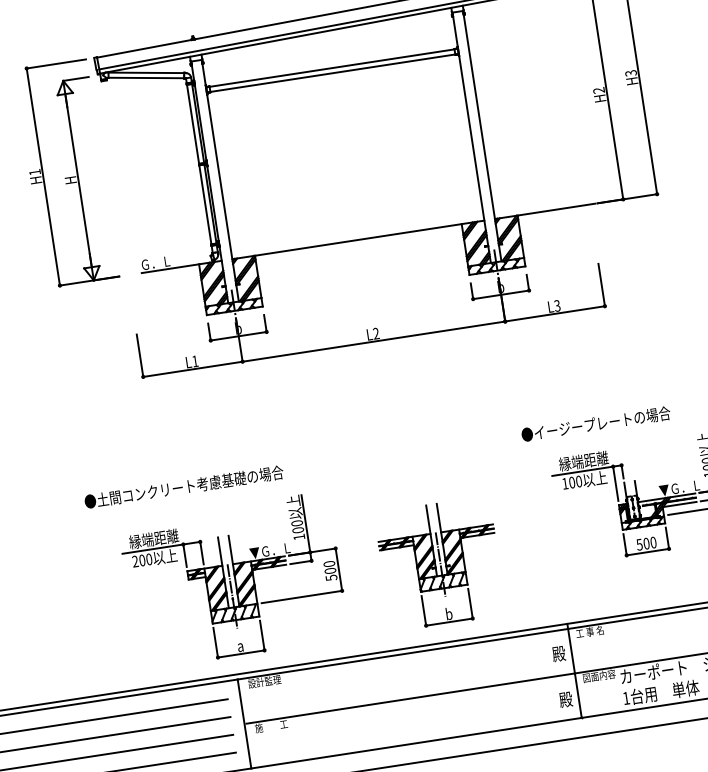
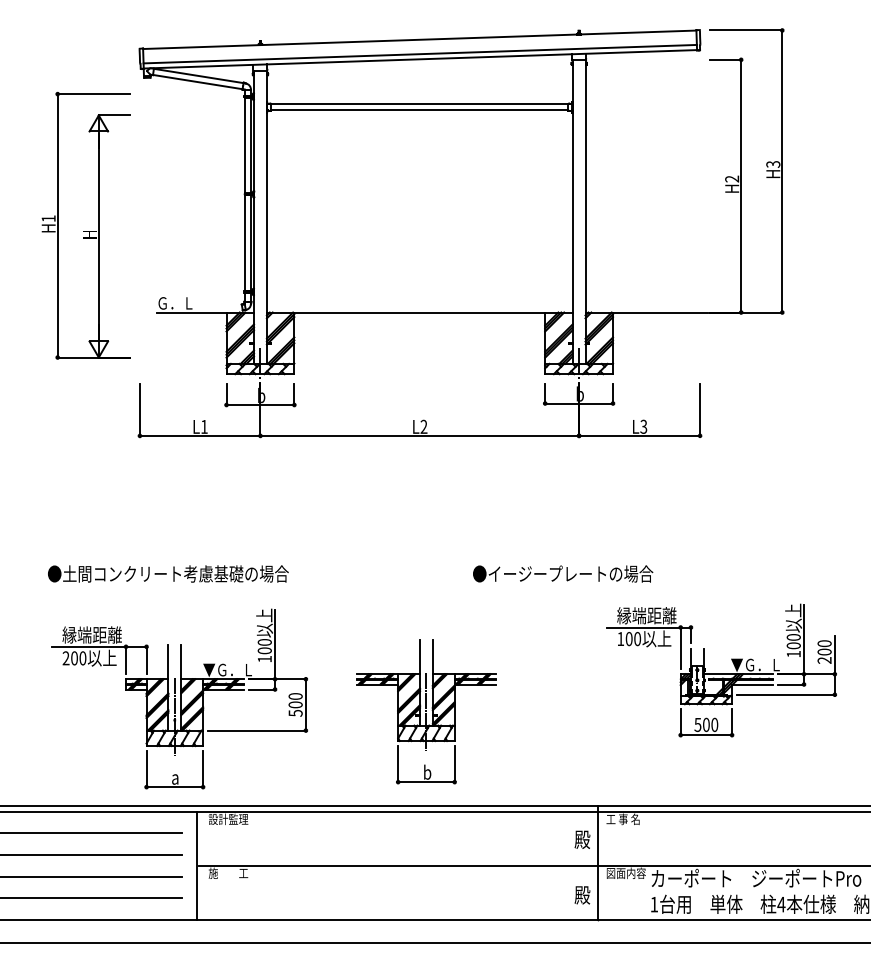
part: (66, 173) -> (85, 225), moved
text: (596, 423) -> (563, 573), moved
part: (440, 563) -> (426, 711), moved
part: (233, 580) -> (179, 698), moved

